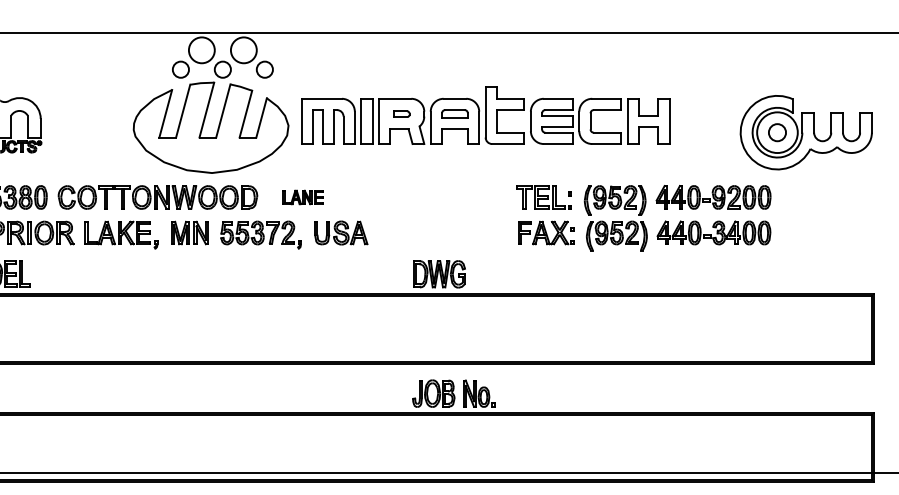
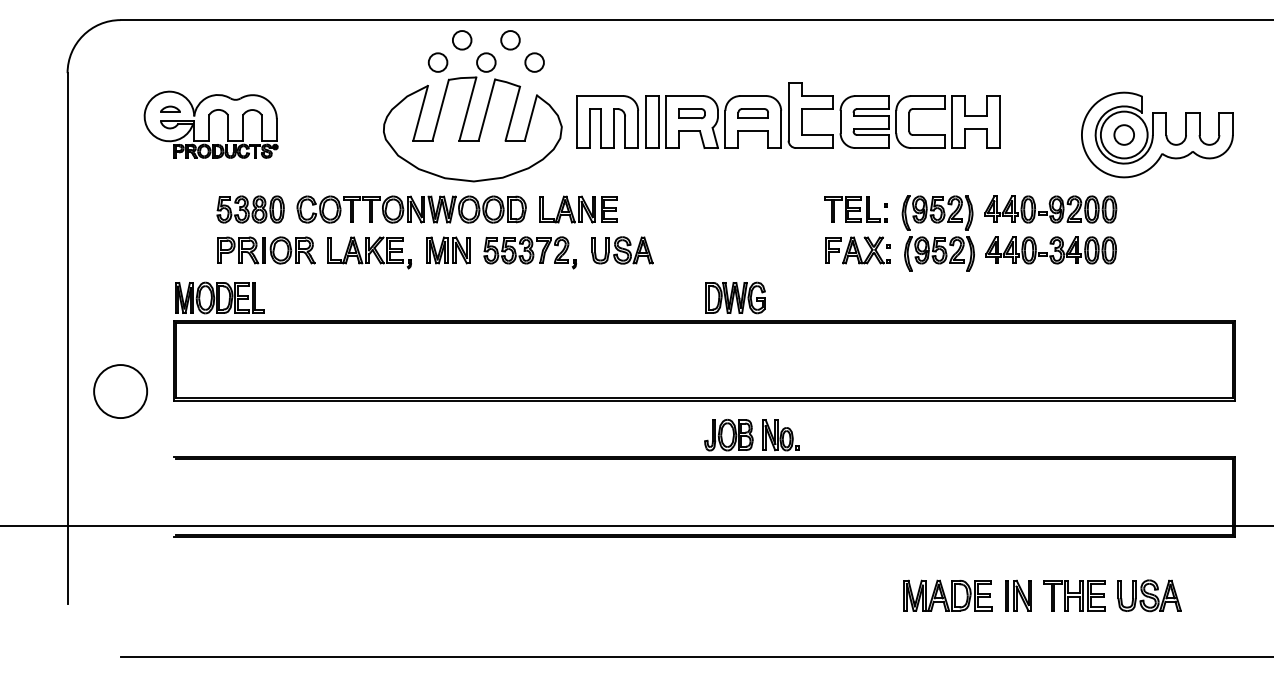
circle: (201, 50) -> (461, 40), size x0.62
circle: (243, 50) -> (510, 40), size x0.62
part: (401, 113) -> (691, 113), size x1.43
part: (302, 197) -> (578, 209), size x1.67

